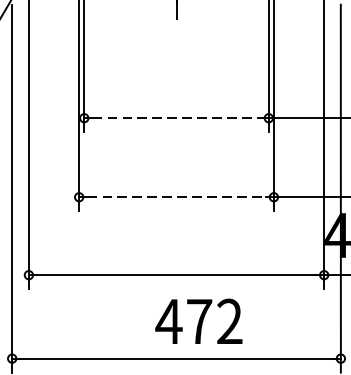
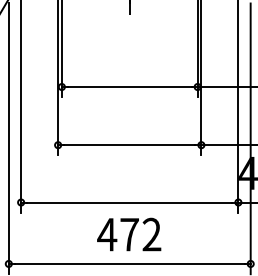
line: (176, 118) -> (129, 87), dashed -> solid
line: (177, 197) -> (130, 145), dashed -> solid
text: (199, 321) -> (129, 234), moved

